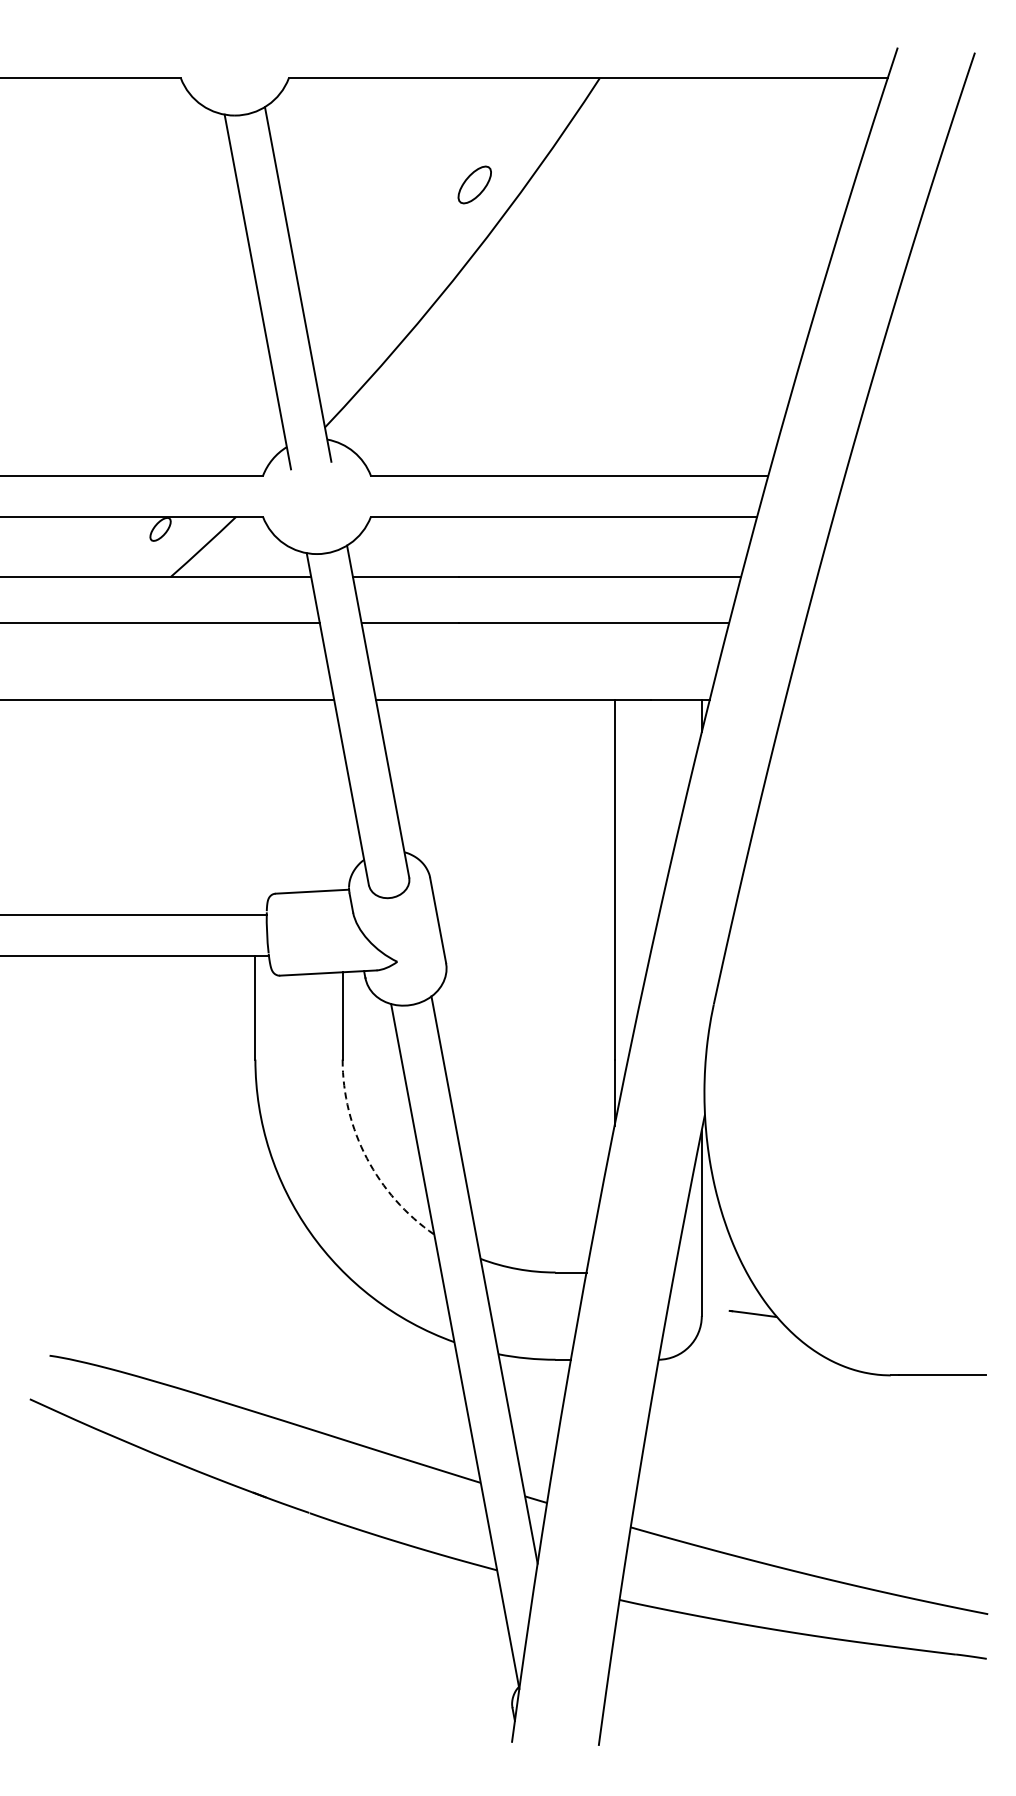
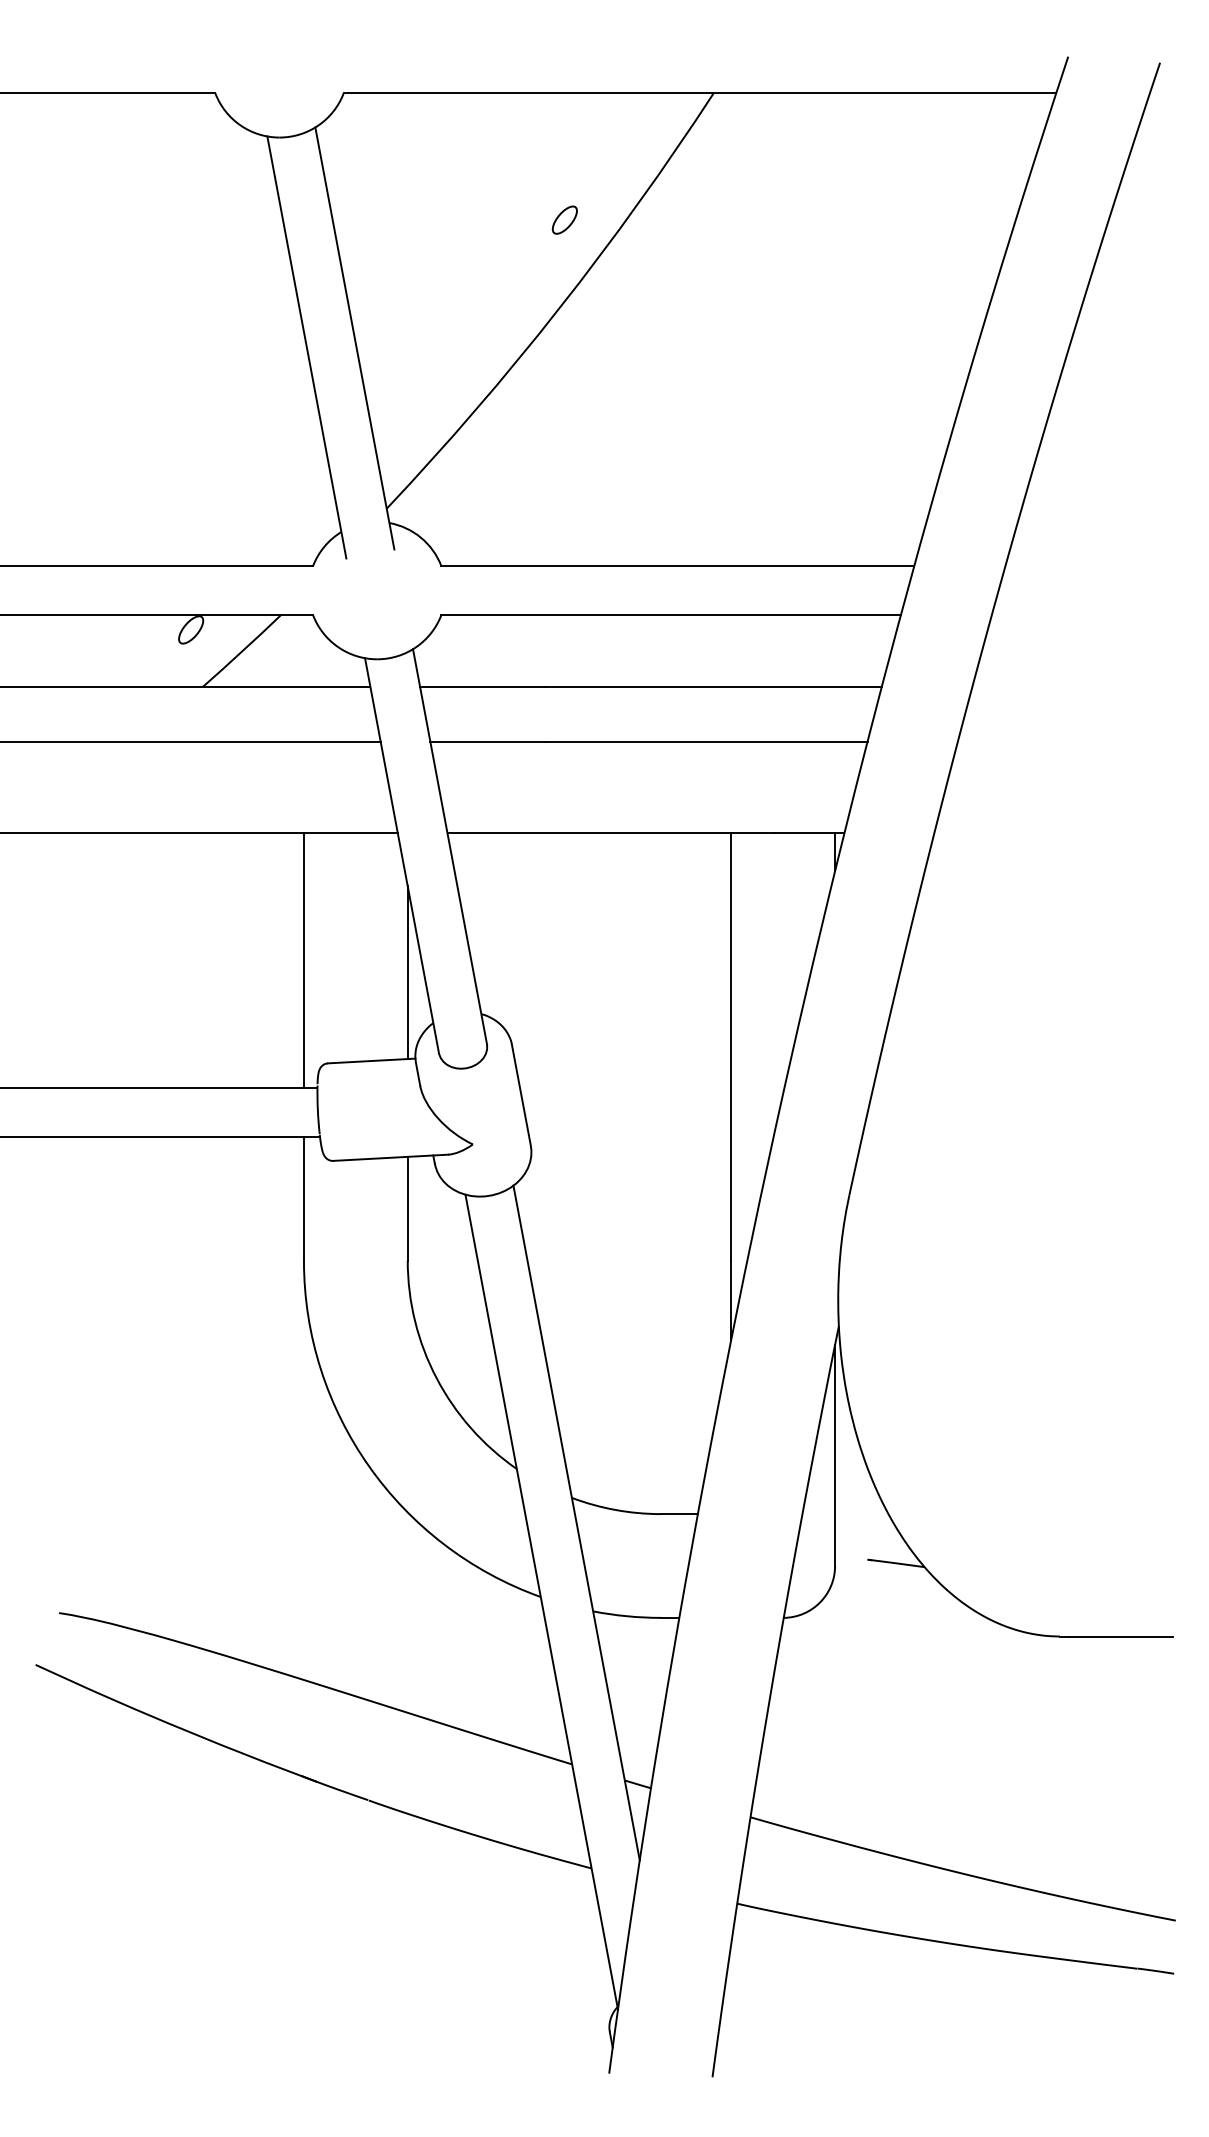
part: (474, 184) -> (564, 219), size x0.62
line: (255, 807) -> (304, 960), added
line: (342, 817) -> (407, 972), added
arc: (366, 1158) -> (436, 1378), dashed -> solid

